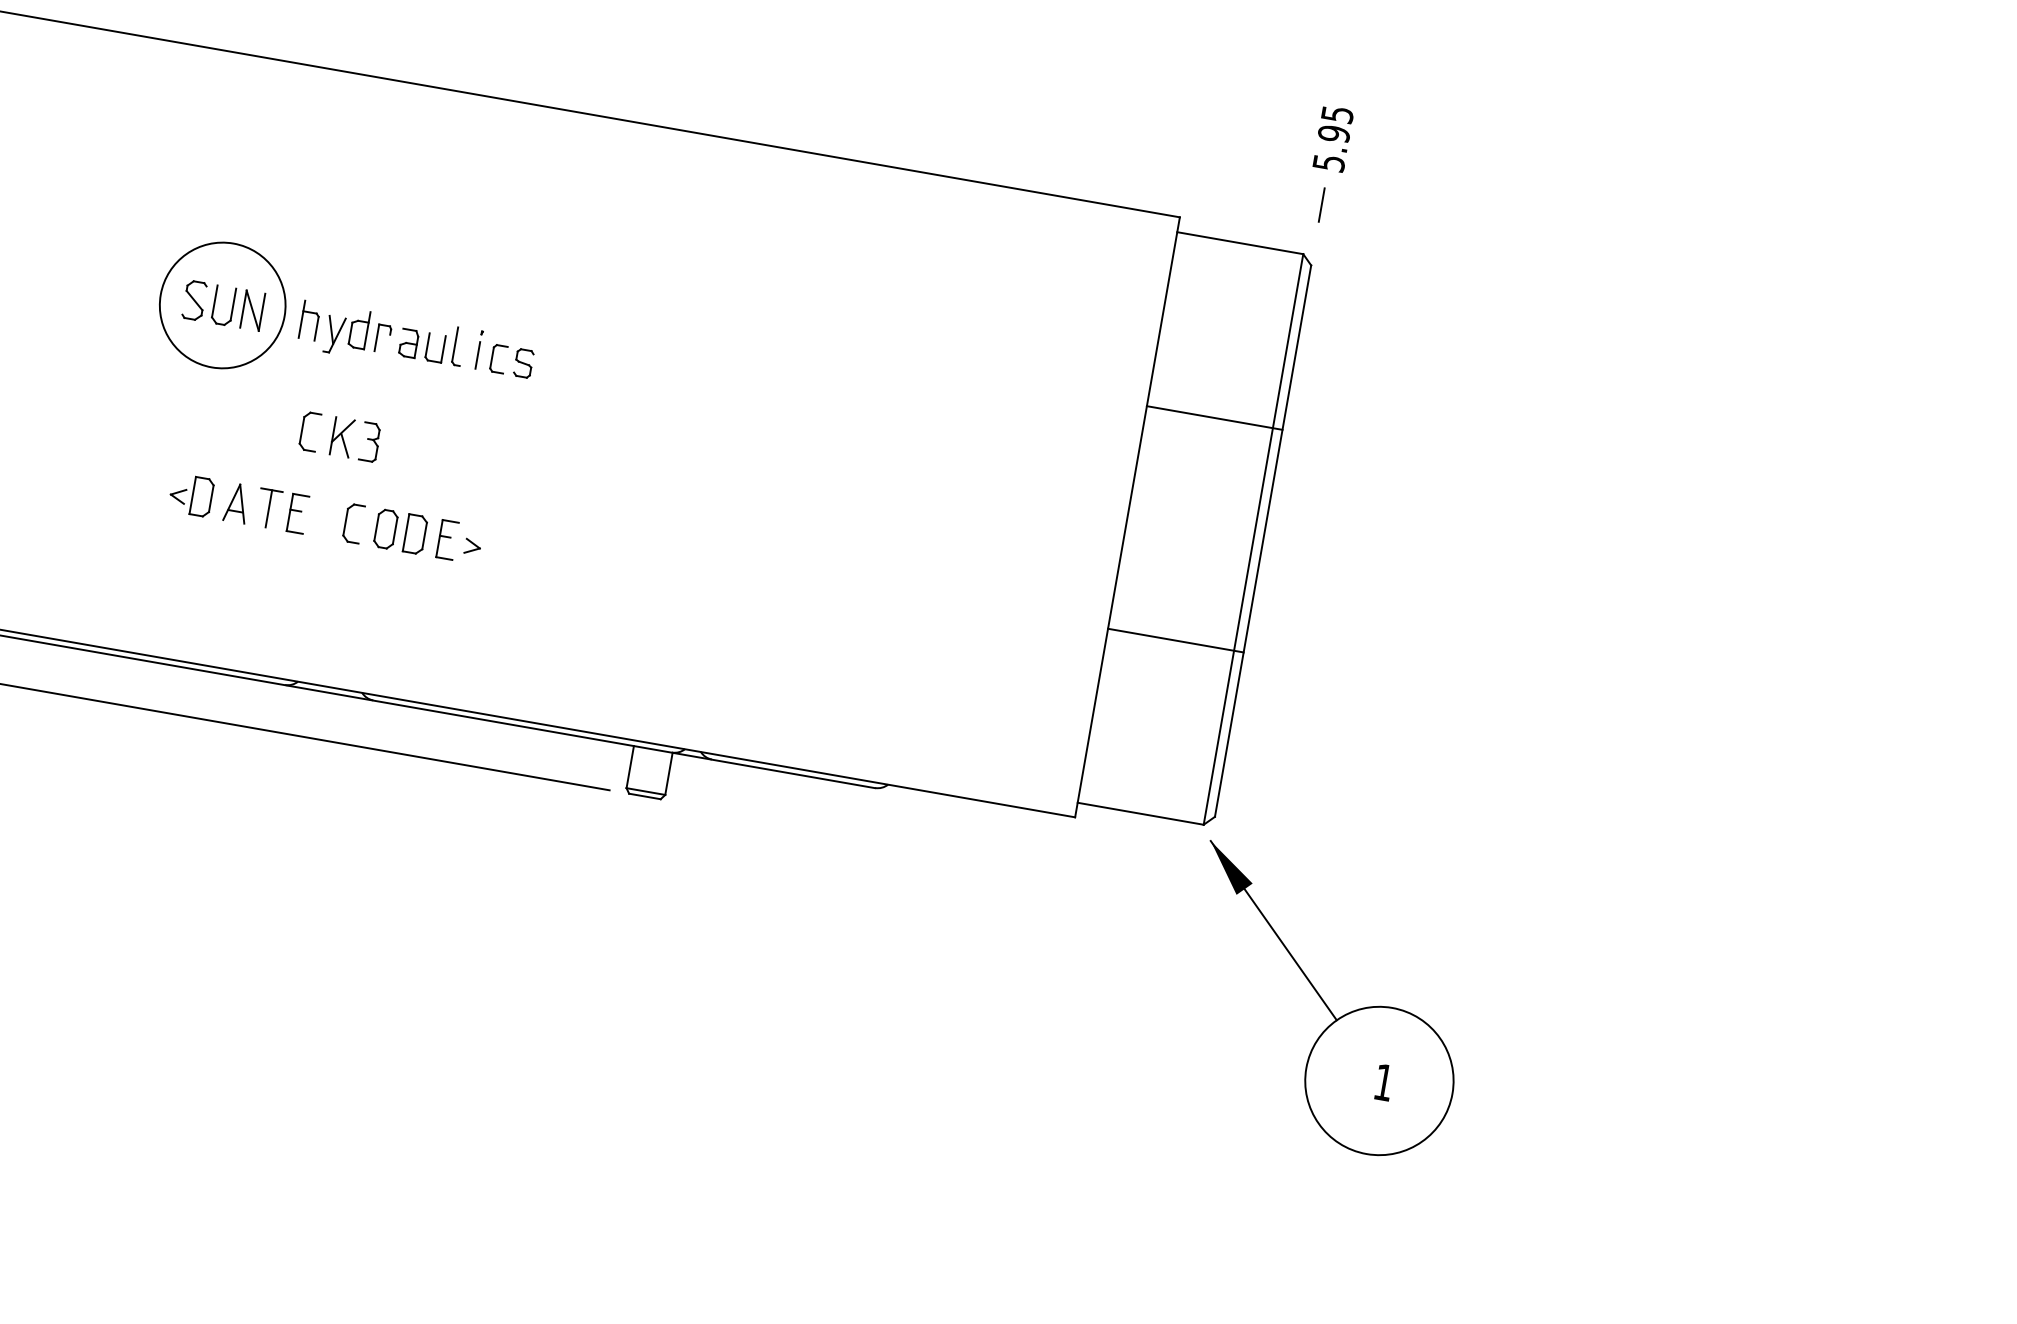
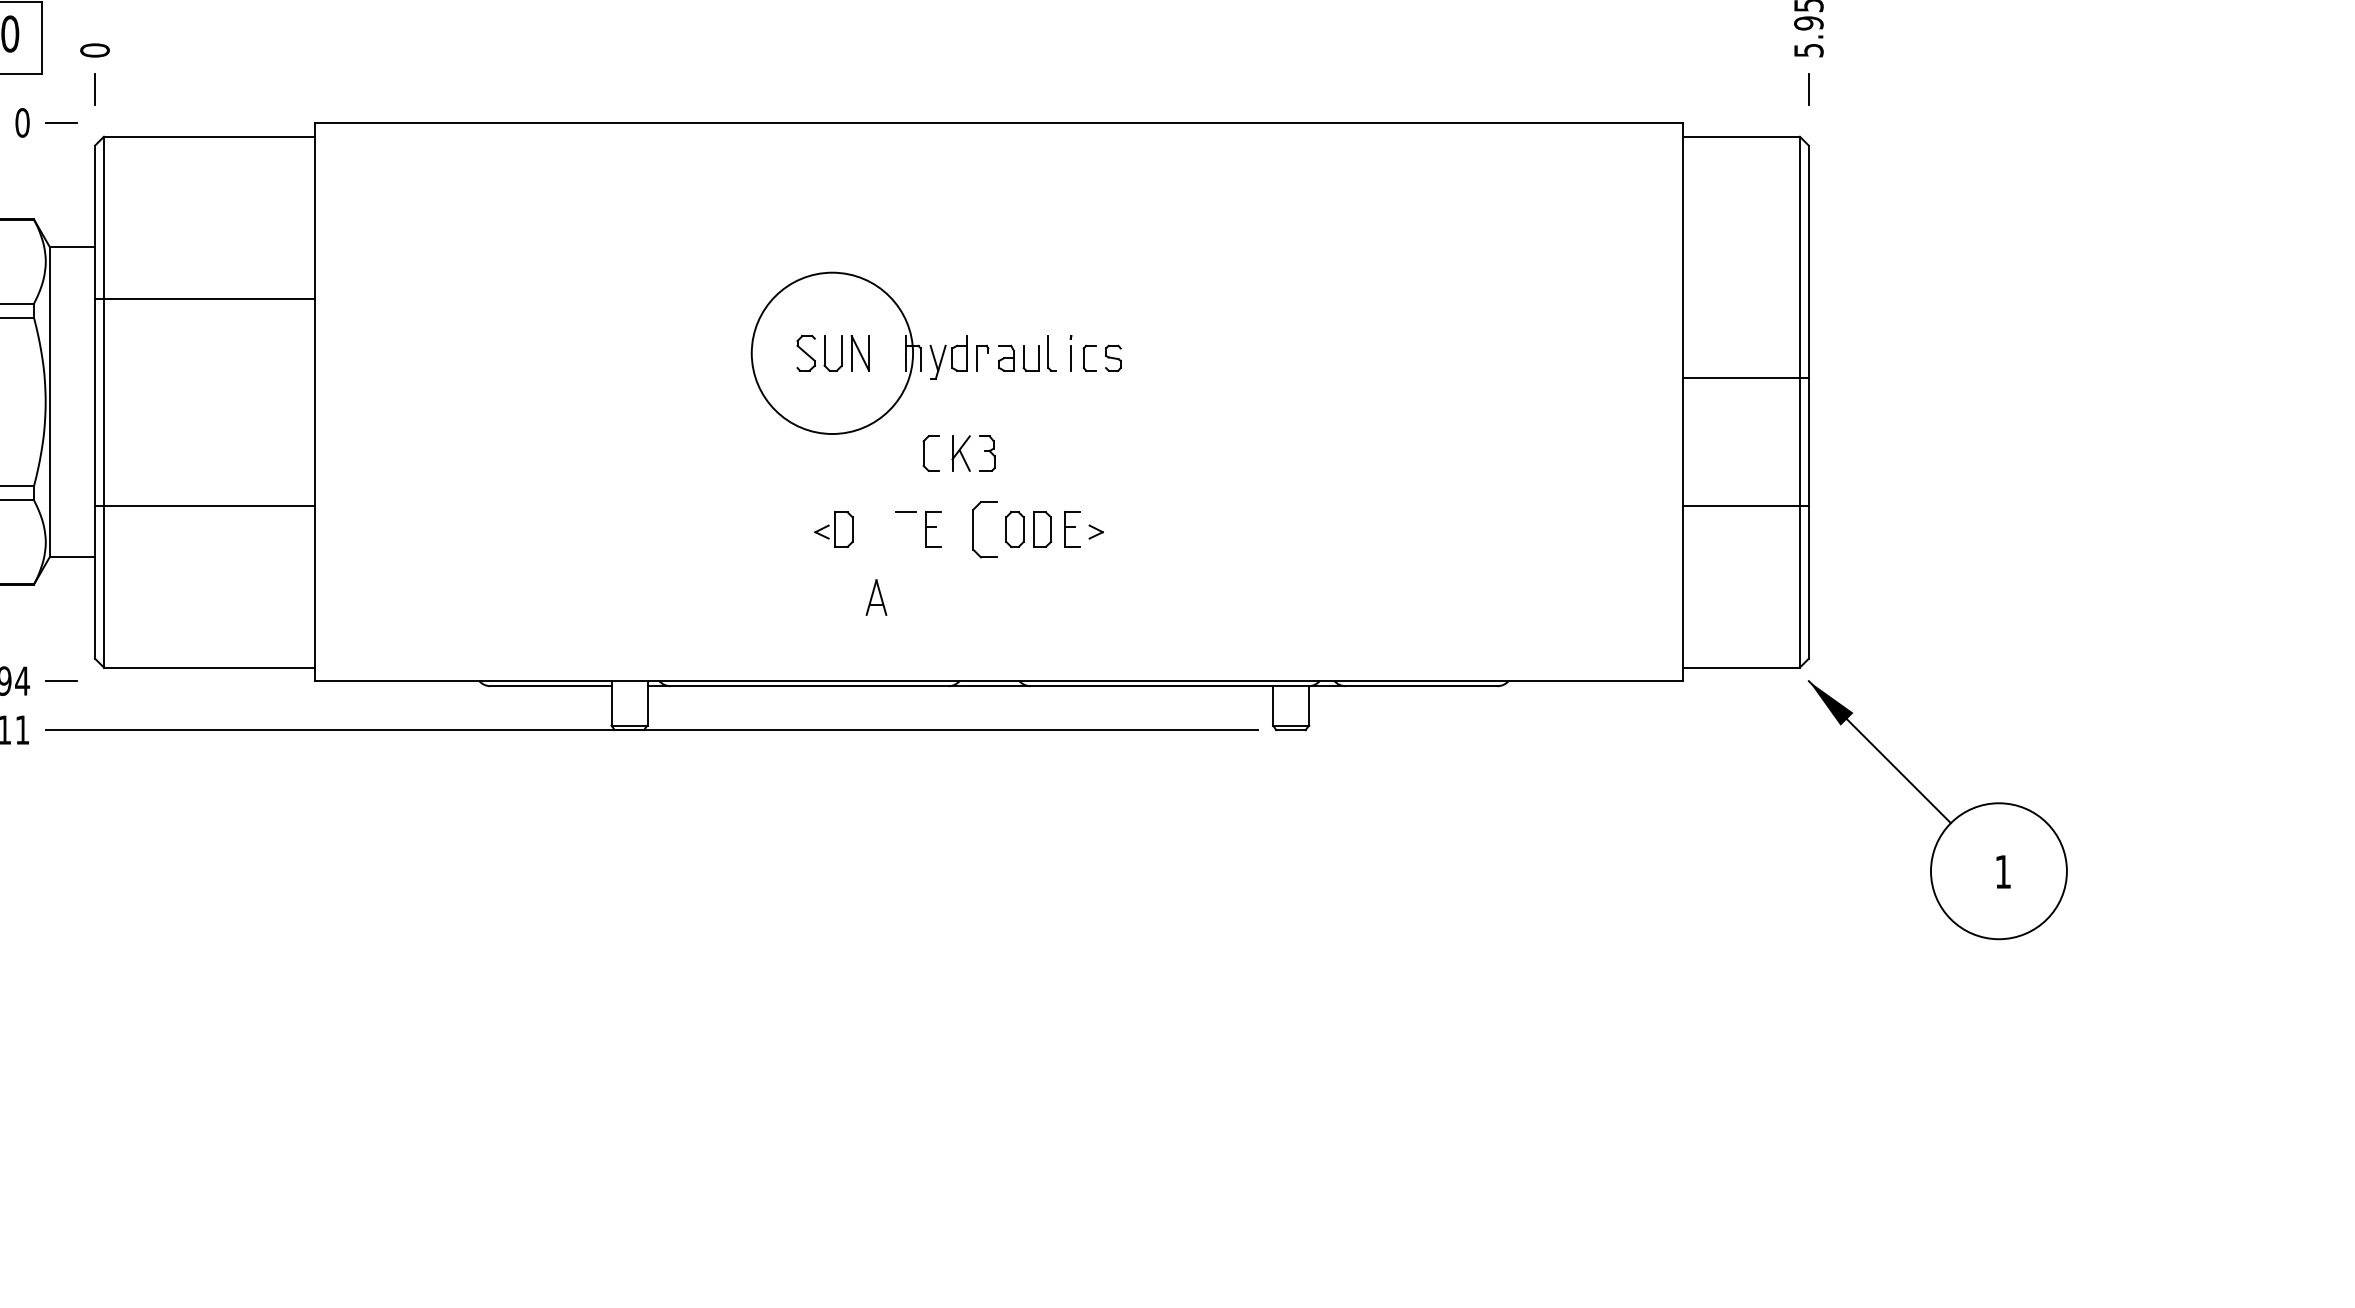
circle: (222, 304) -> (832, 352), size x1.4
line: (1214, 417) -> (1745, 377), moved
part: (237, 503) -> (876, 597), moved
line: (269, 508) -> (906, 529), removed
part: (353, 523) -> (984, 529), size x1.6

